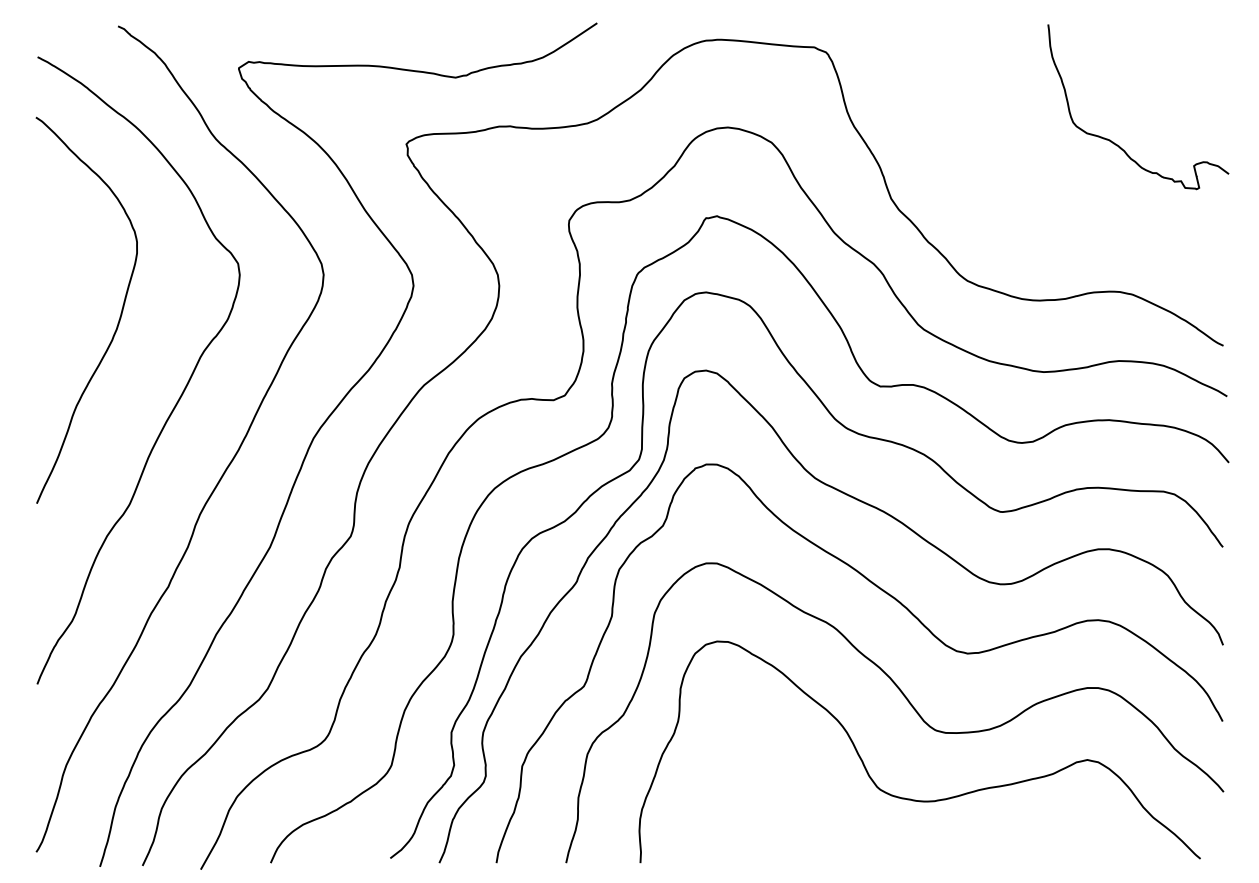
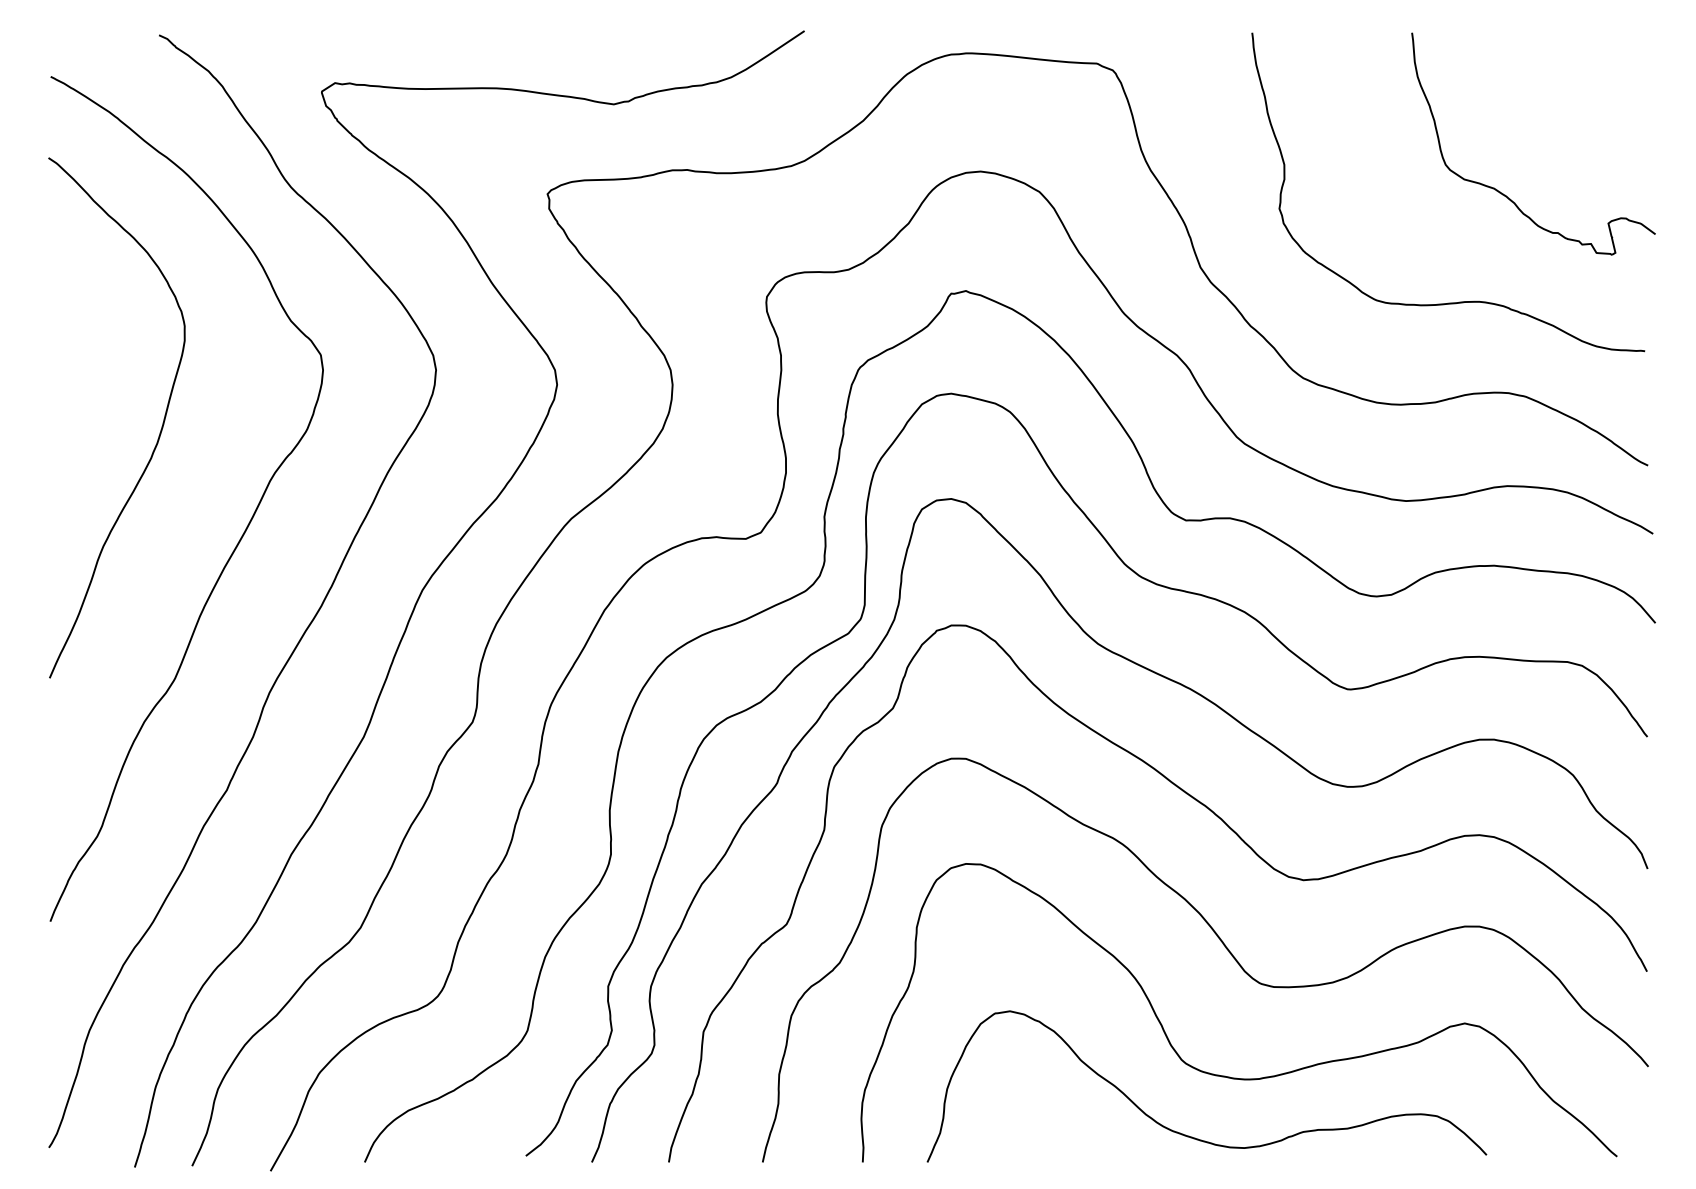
curve: (1084, 223) -> (1460, 300), added
curve: (884, 843) -> (1191, 1135), added

